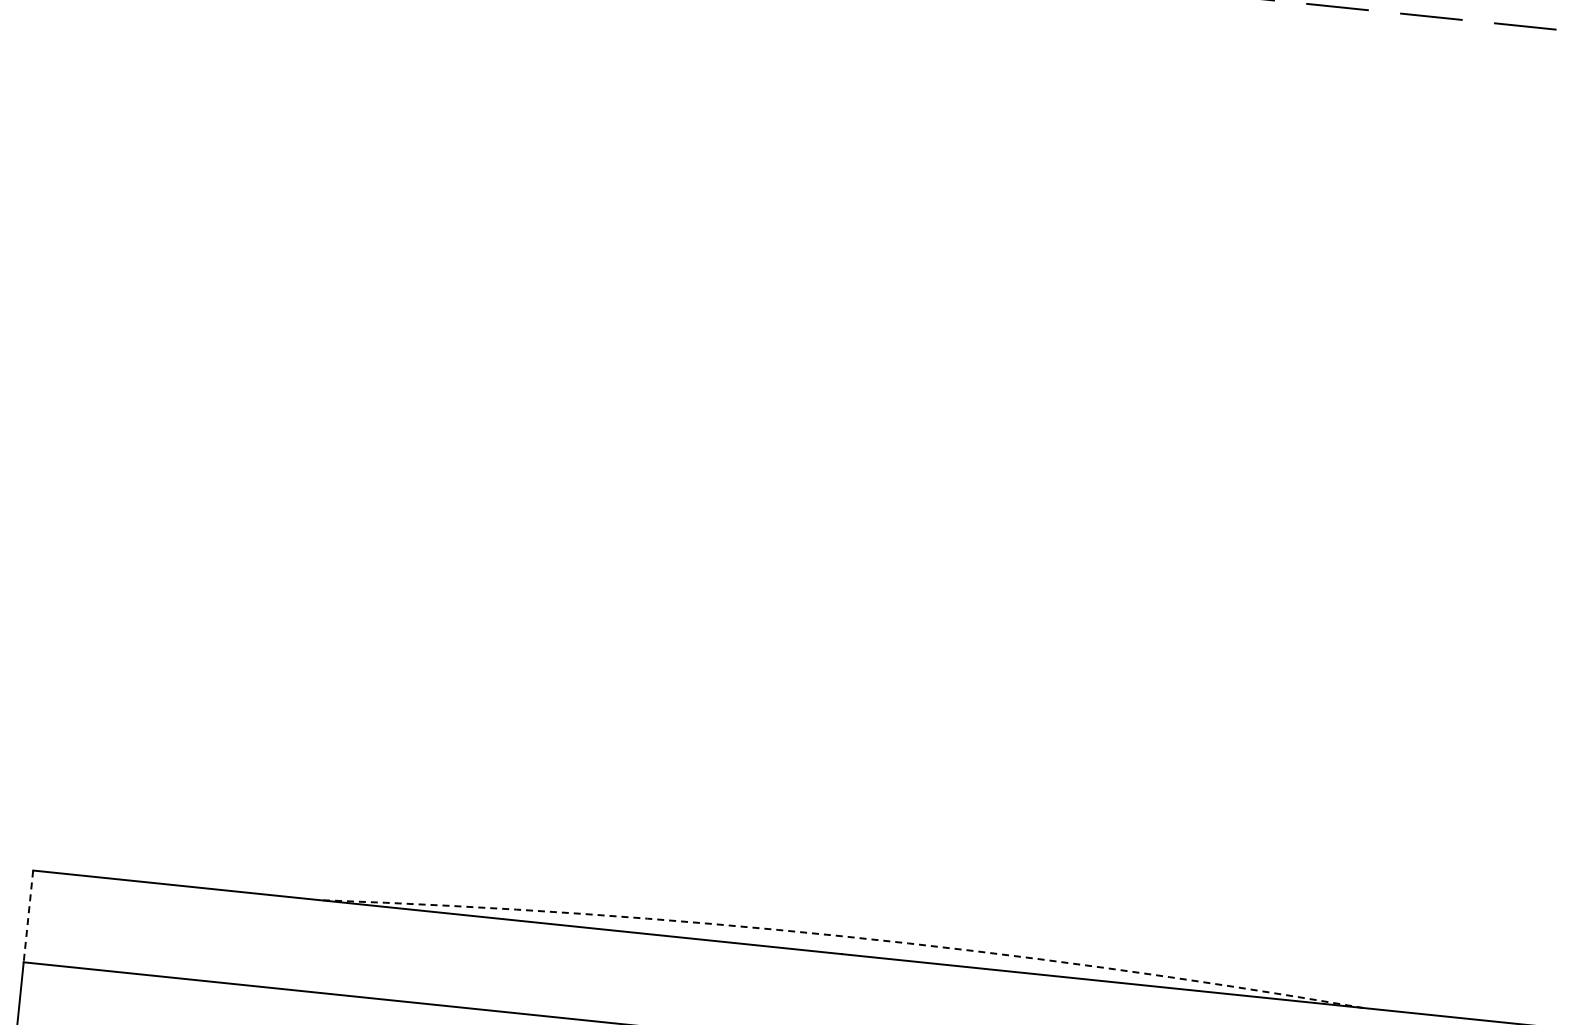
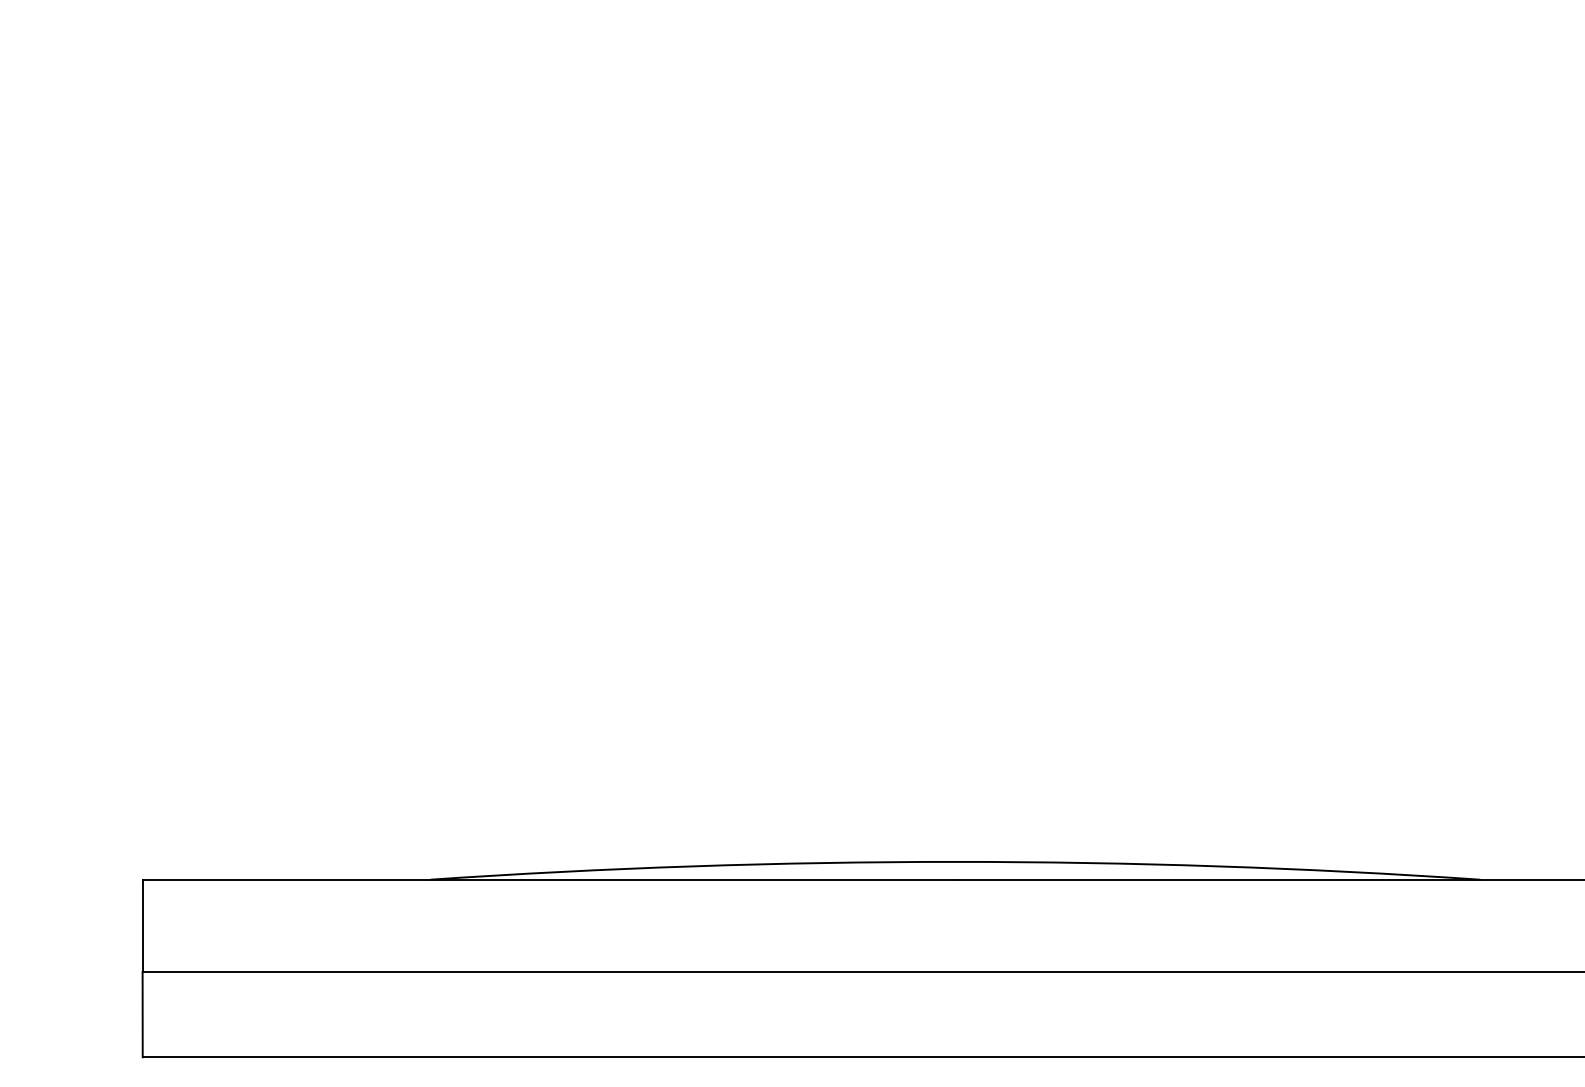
line: (28, 917) -> (142, 926), dashed -> solid
arc: (843, 936) -> (955, 861), dashed -> solid

